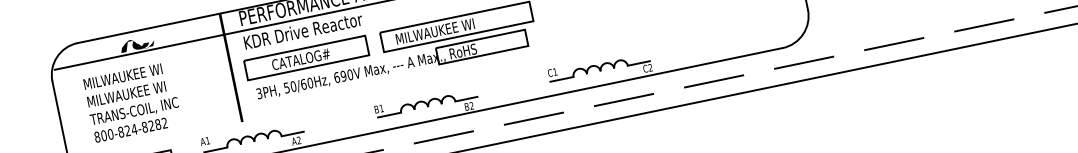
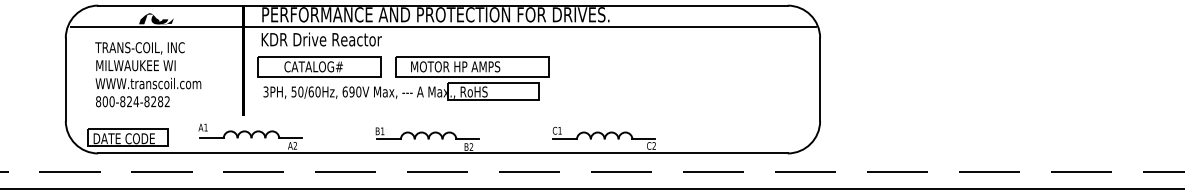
text: (443, 29) -> (459, 66), MILWAUKEE WI -> MOTOR HP AMPS
text: (126, 76) -> (139, 48), MILWAUKEE WI -> TRANS-COIL, INC
text: (142, 109) -> (148, 83), TRANS-COIL, INC -> WWW.transcoil.com

